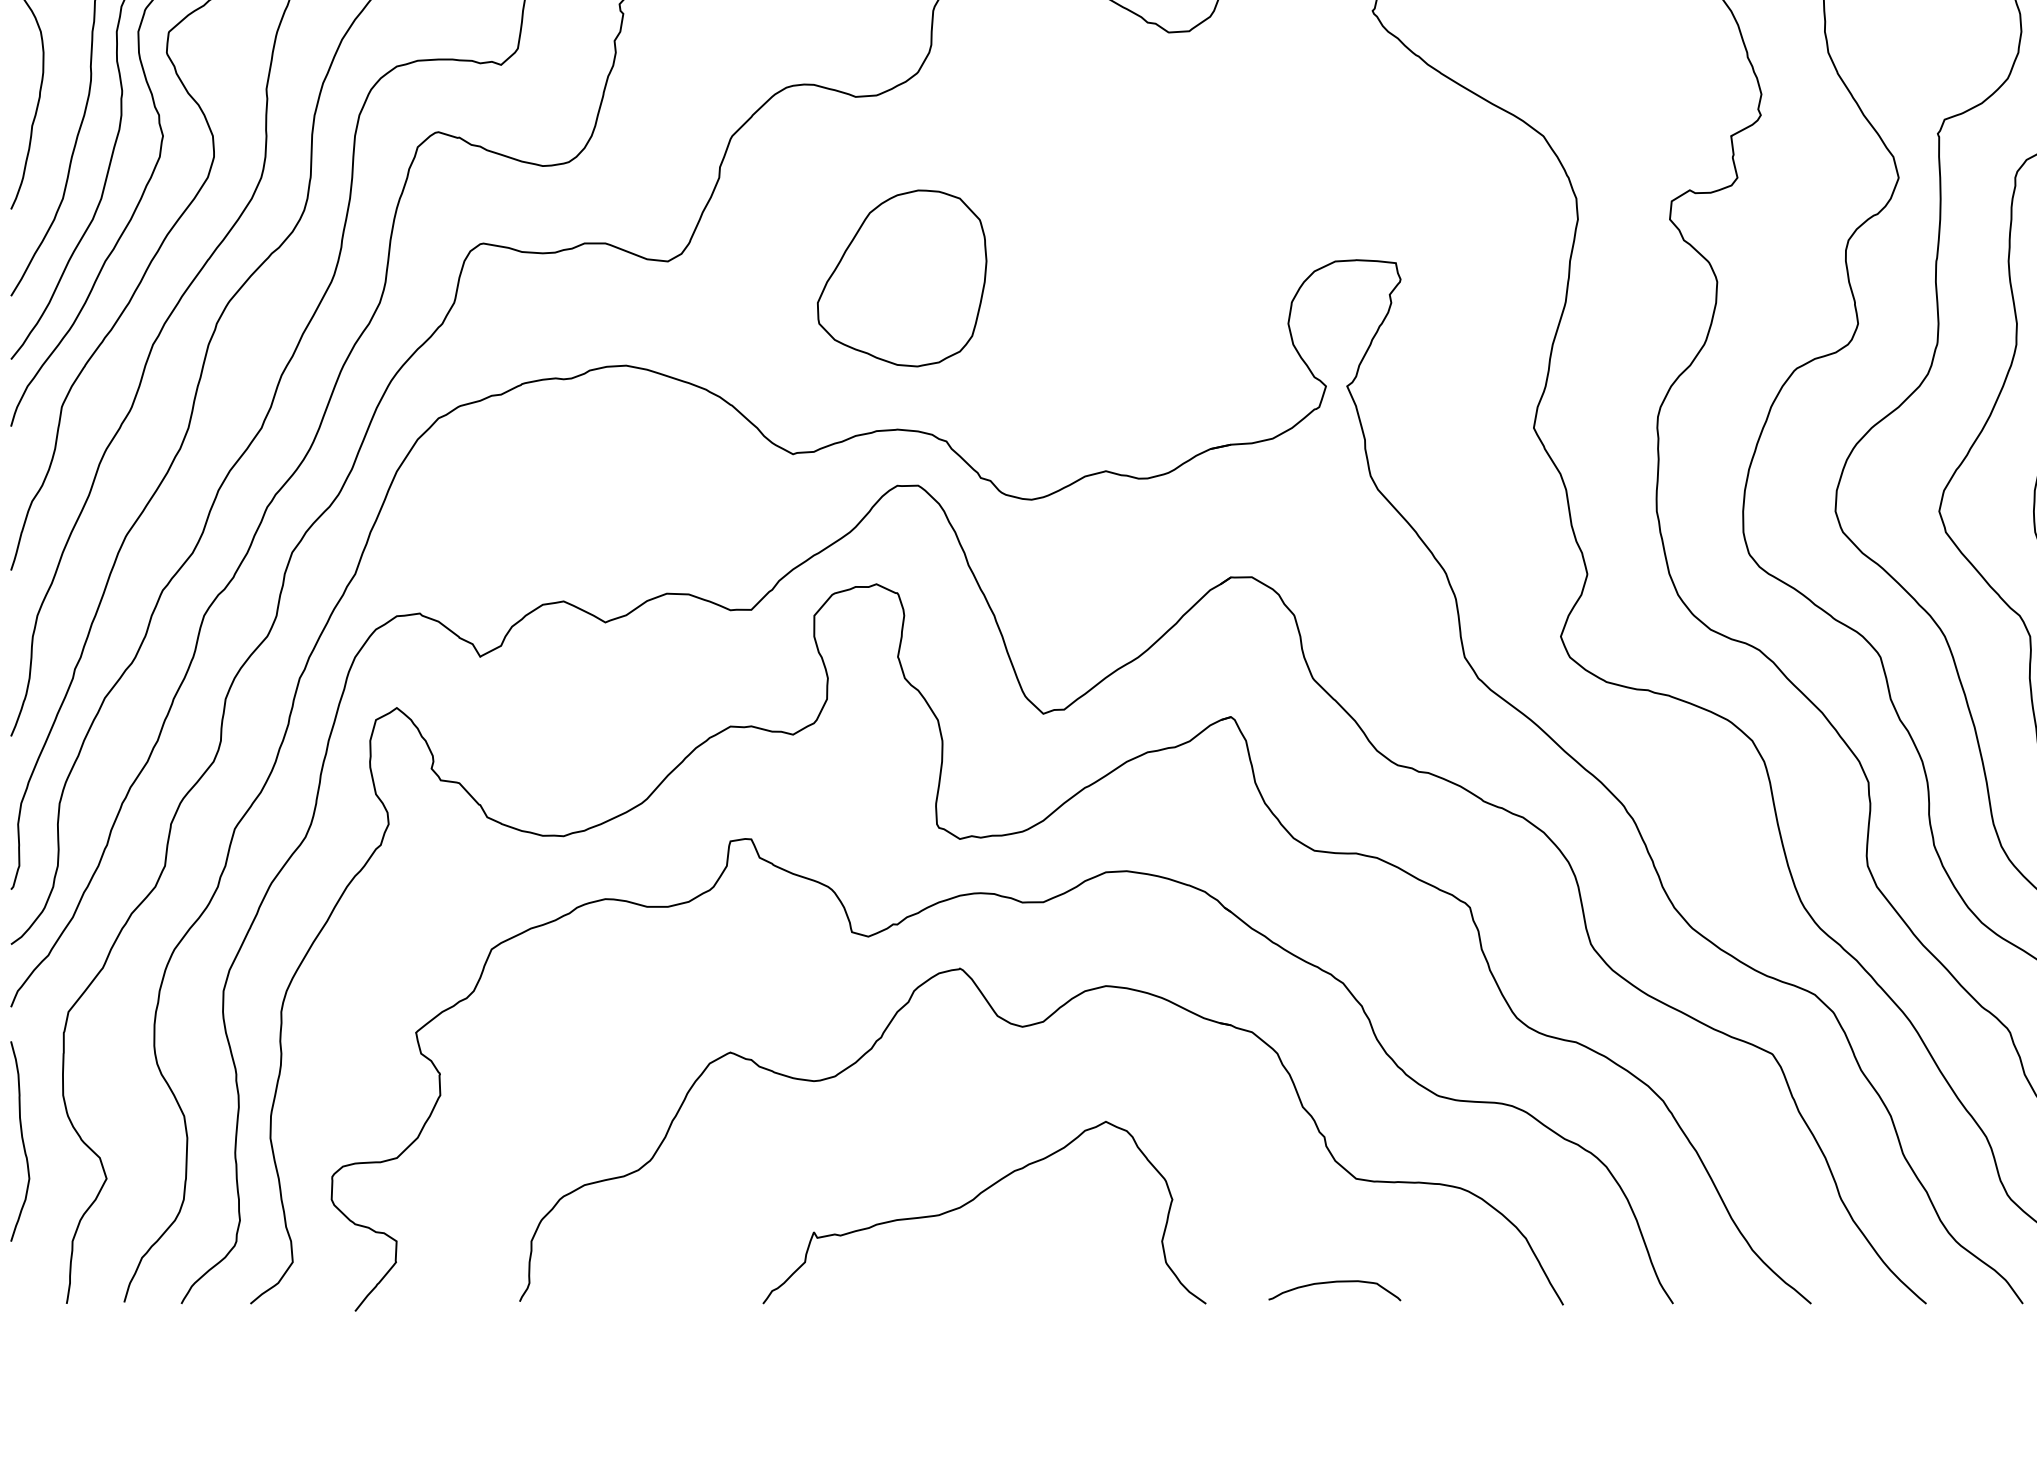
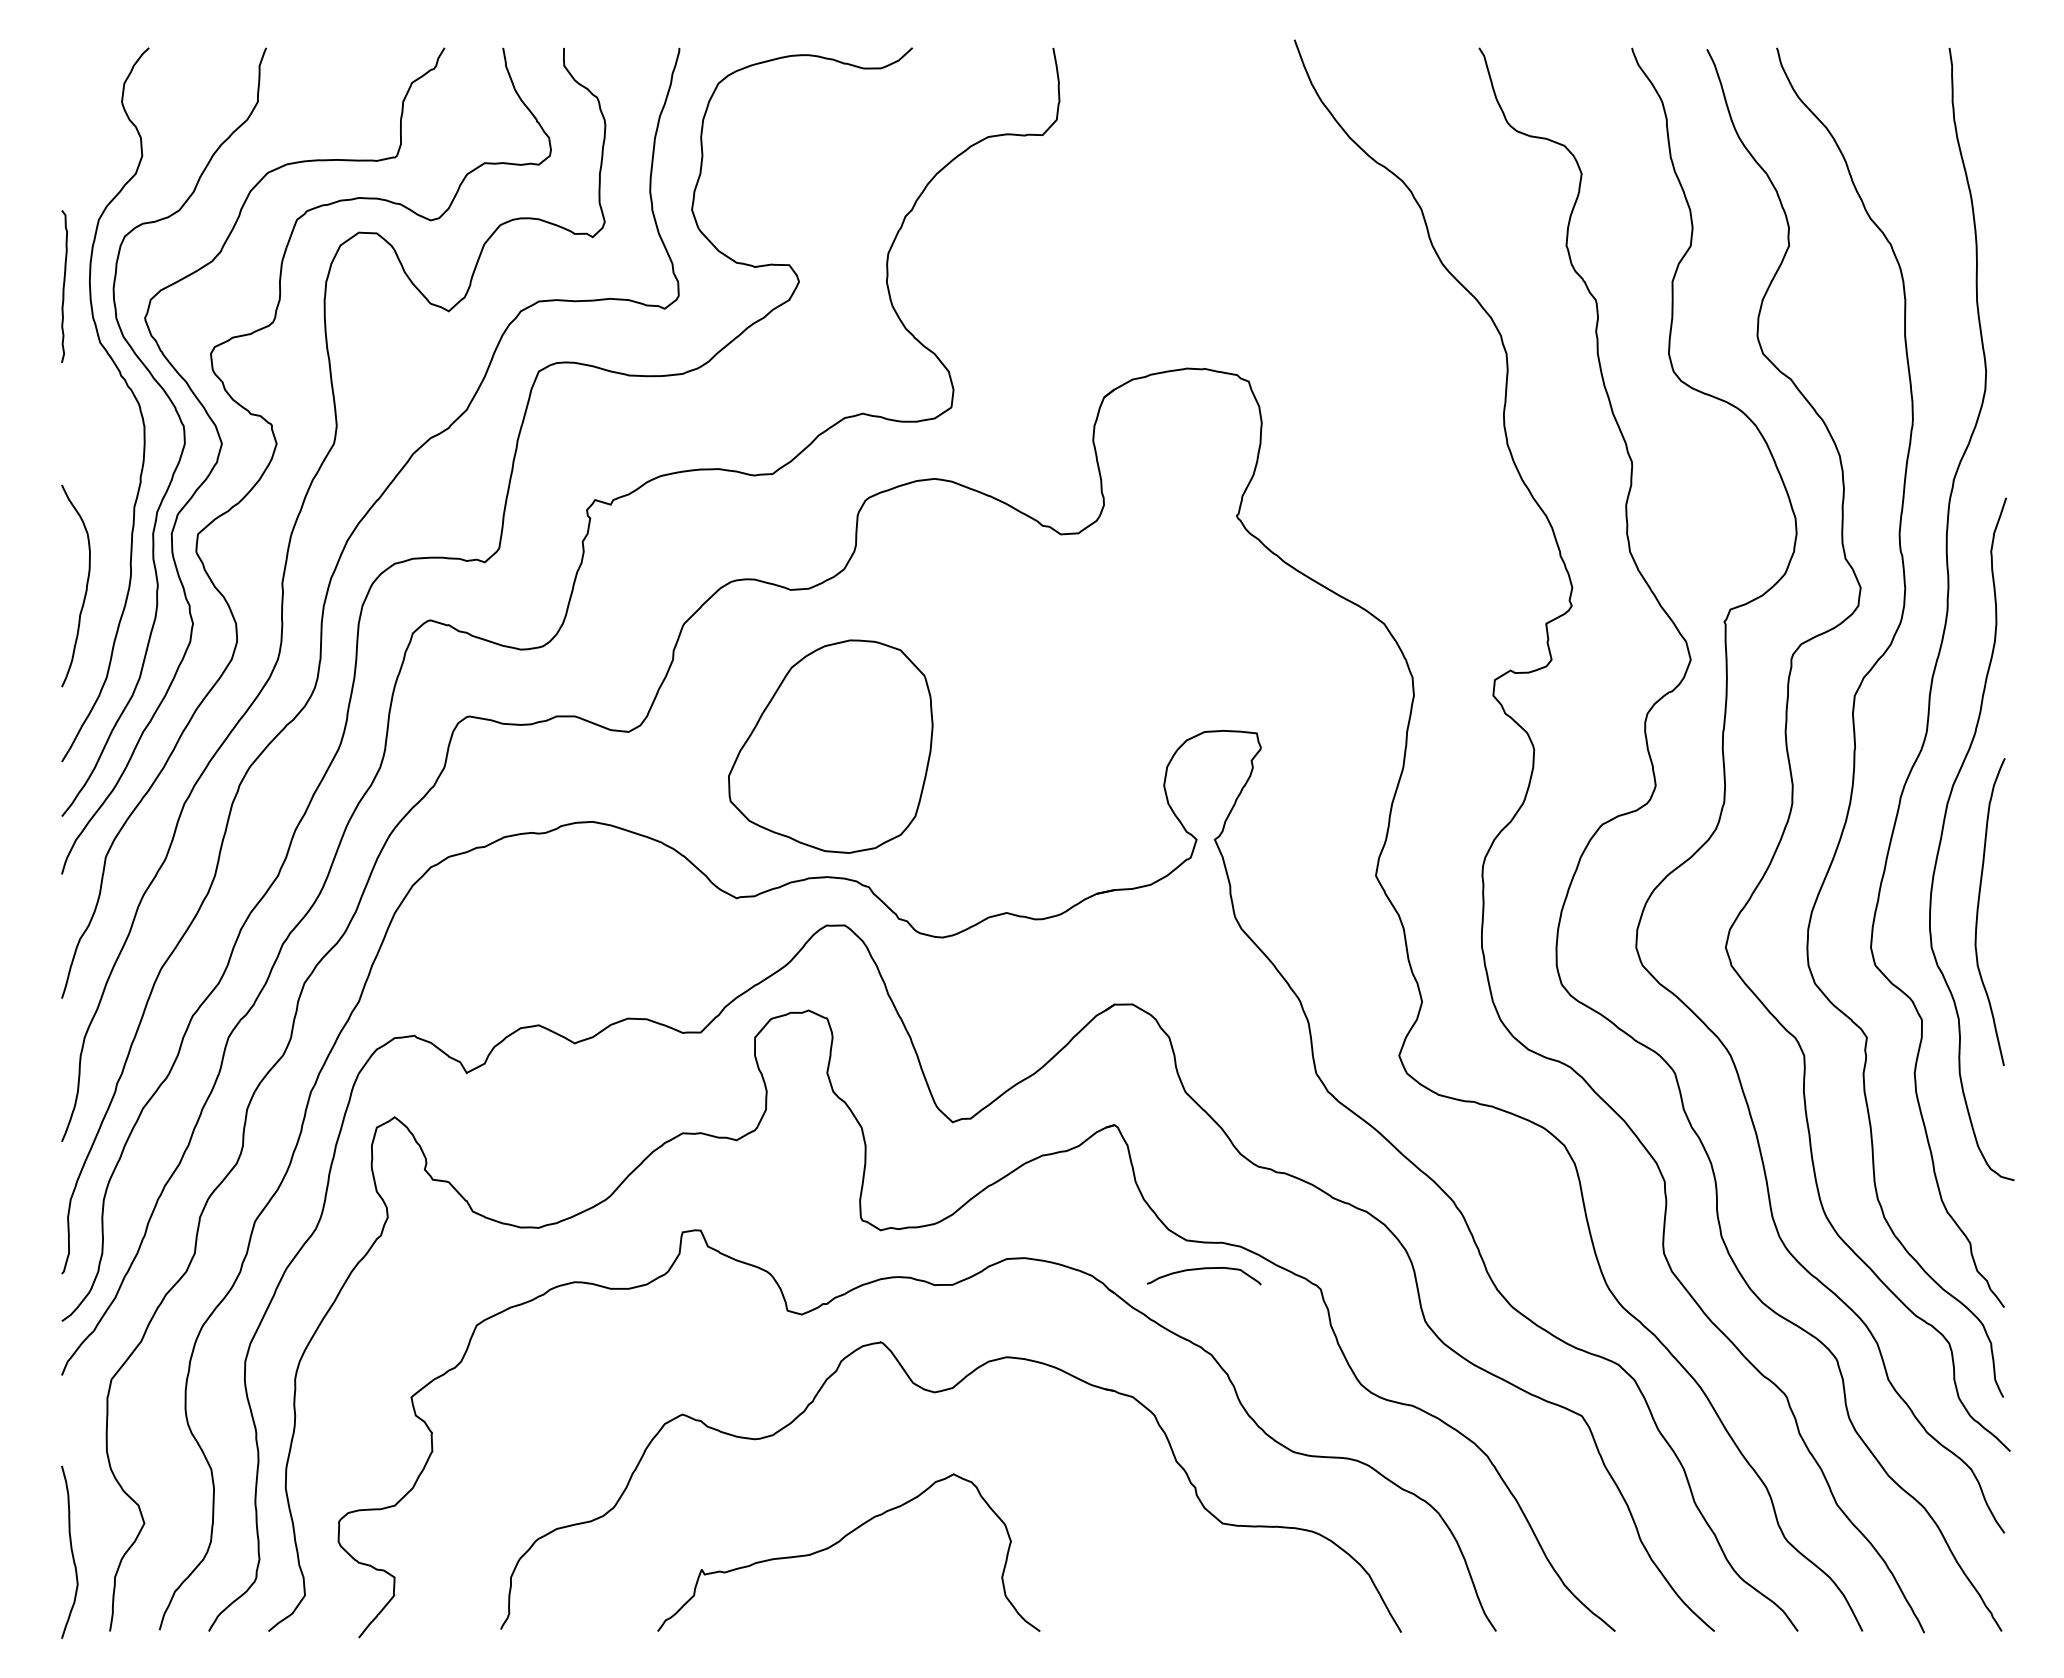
part: (901, 278) -> (830, 746), size x1.4
curve: (22, 1140) -> (71, 1551), moved
curve: (973, 1200) -> (839, 1542), moved
curve: (1335, 1283) -> (1204, 1269), moved

